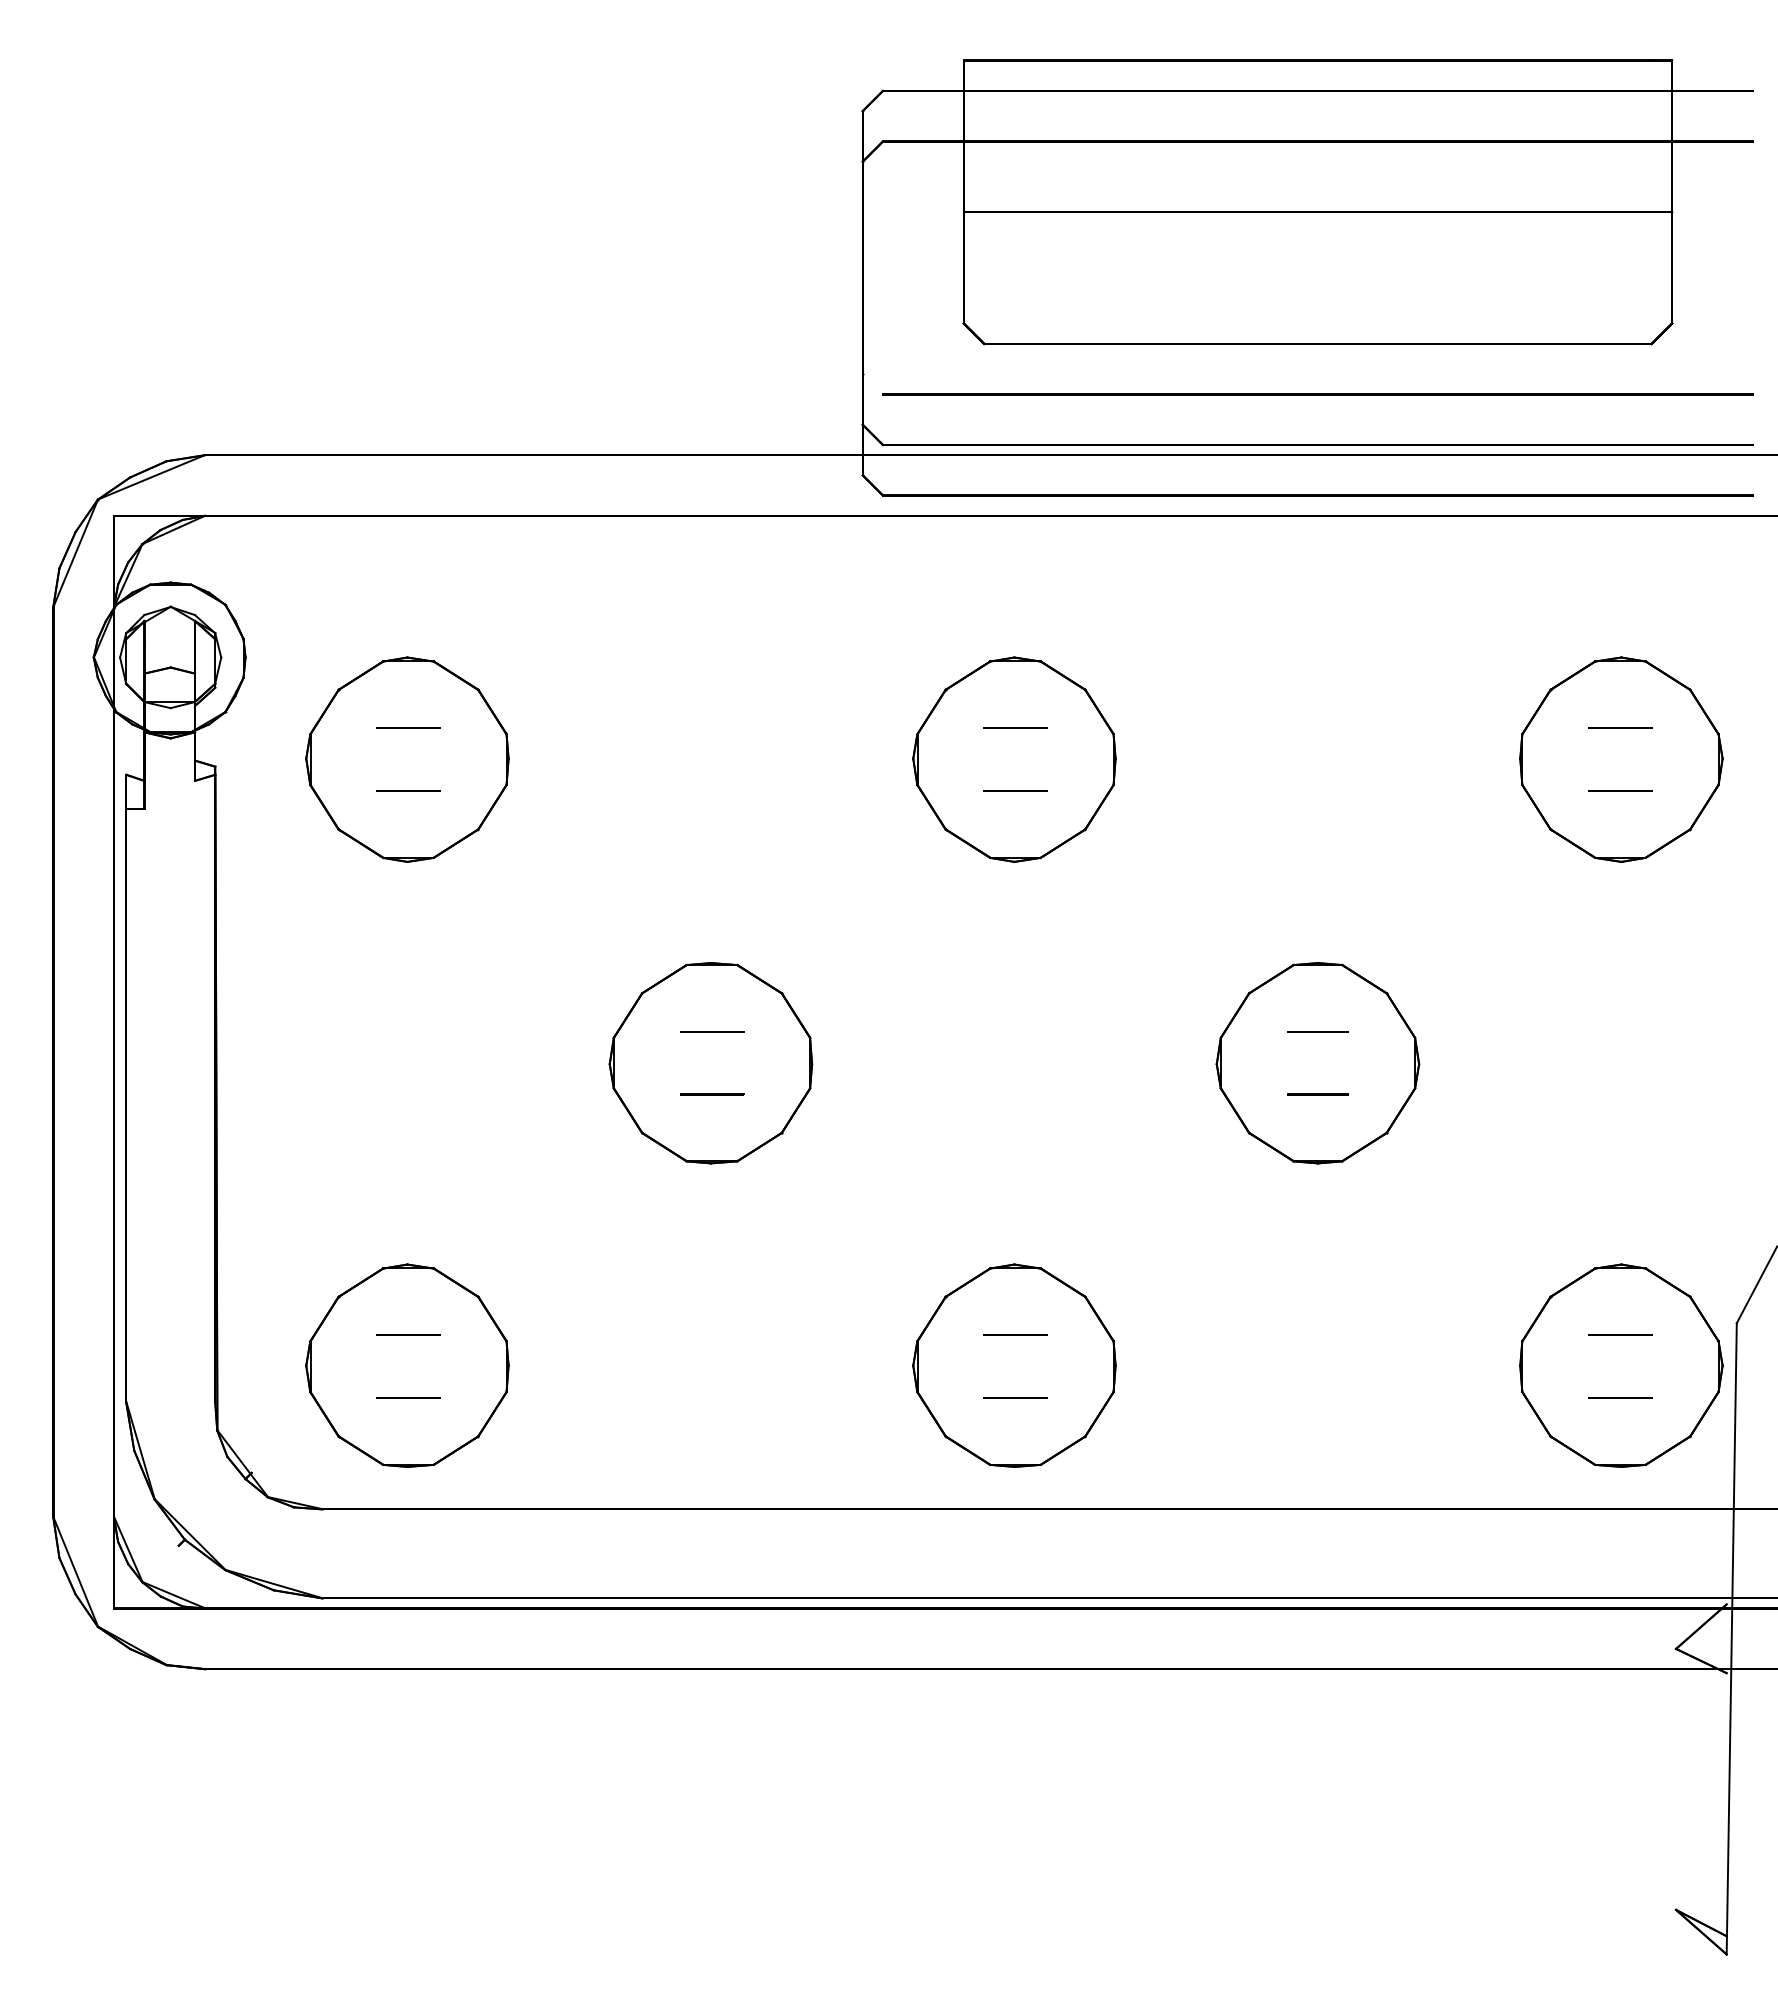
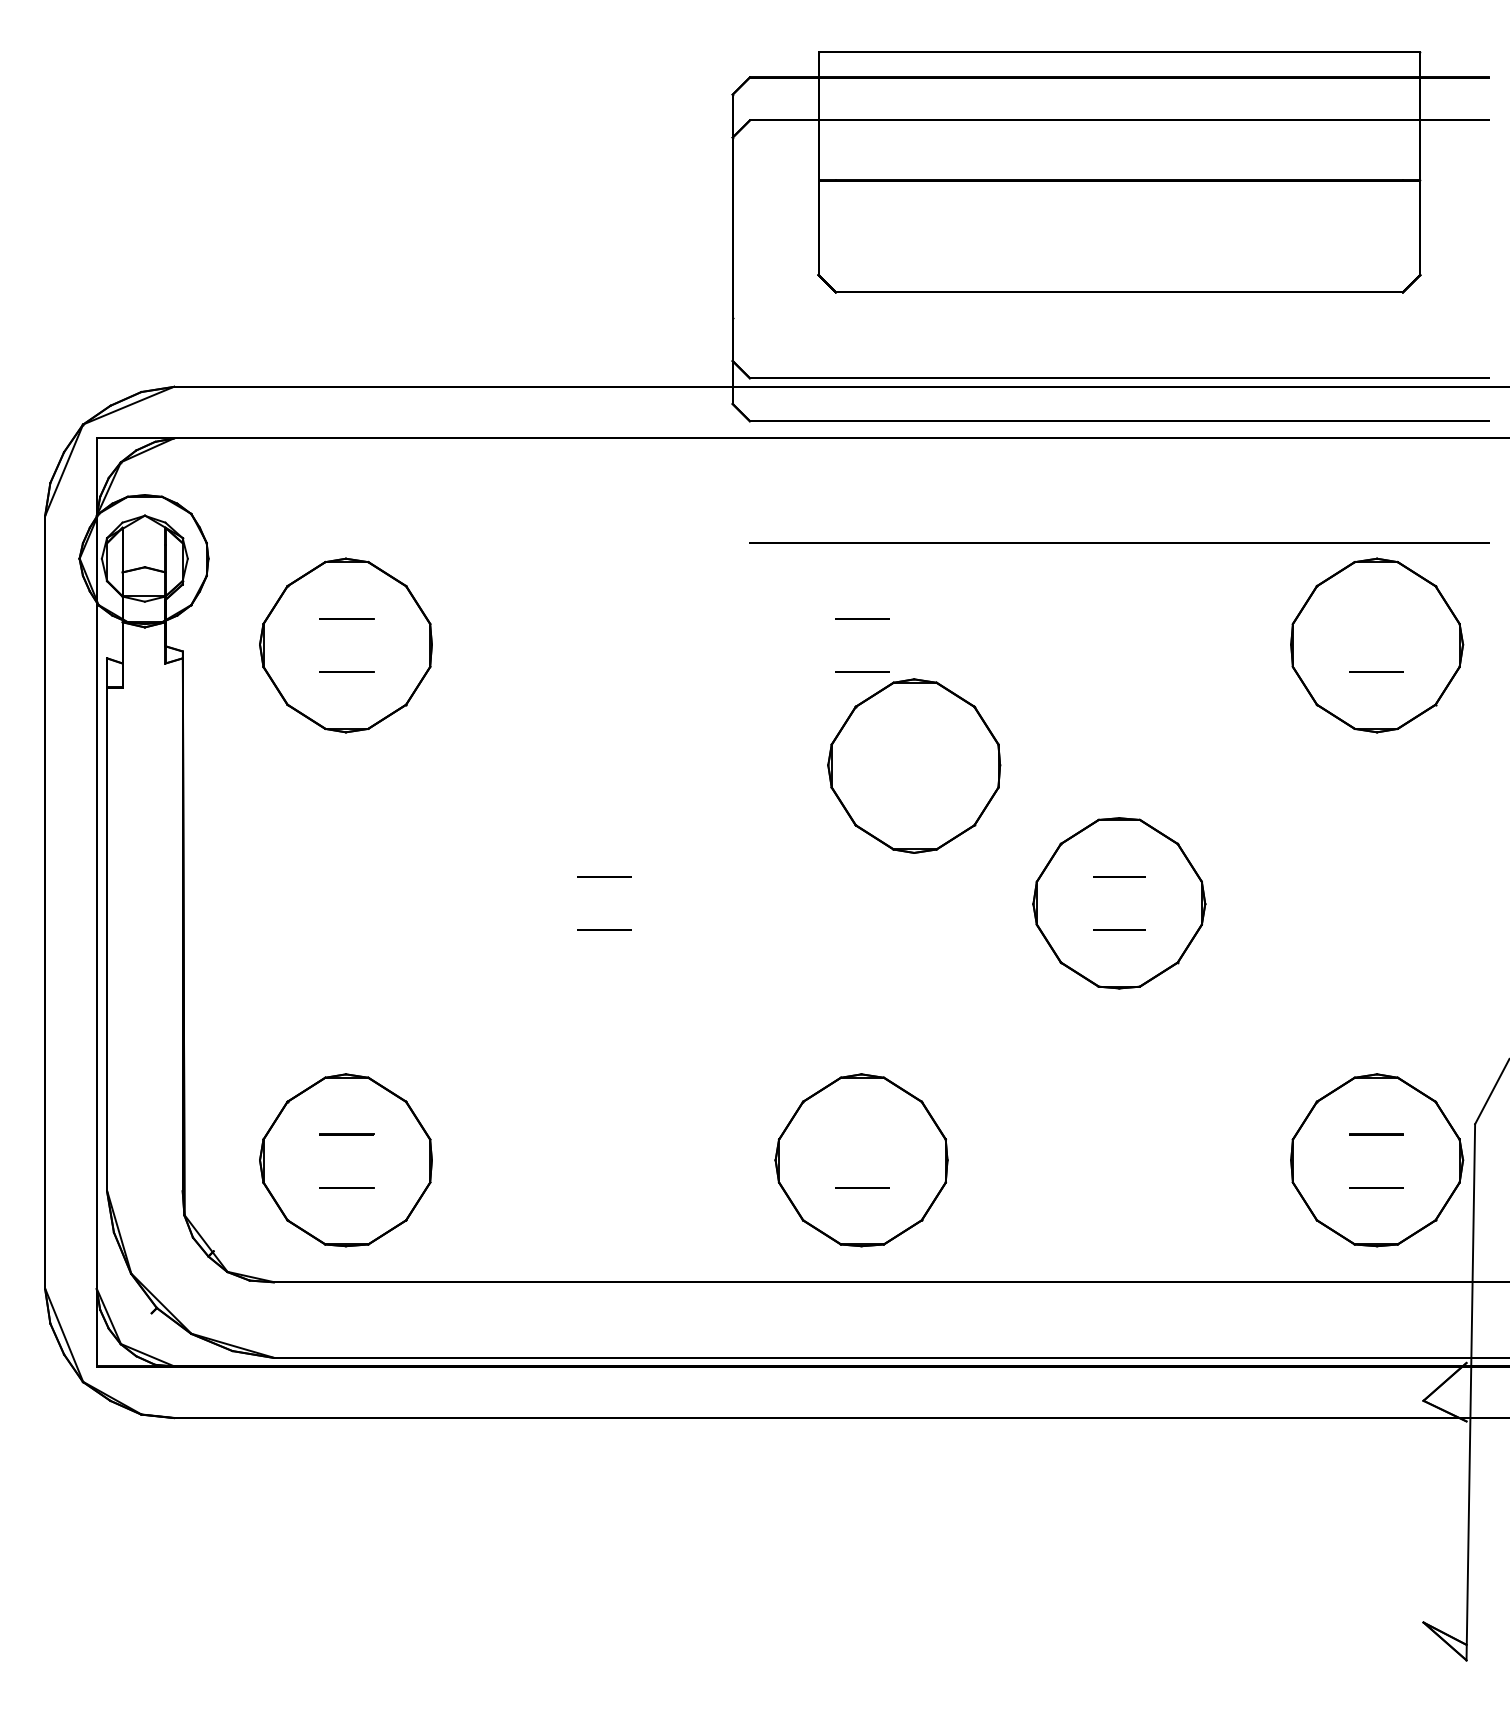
line: (1317, 394) -> (1118, 543), moved
line: (1620, 727) -> (1376, 618), removed
part: (1014, 759) -> (914, 765), moved
part: (710, 1063) -> (603, 903), removed
line: (1015, 1334) -> (862, 1133), removed

